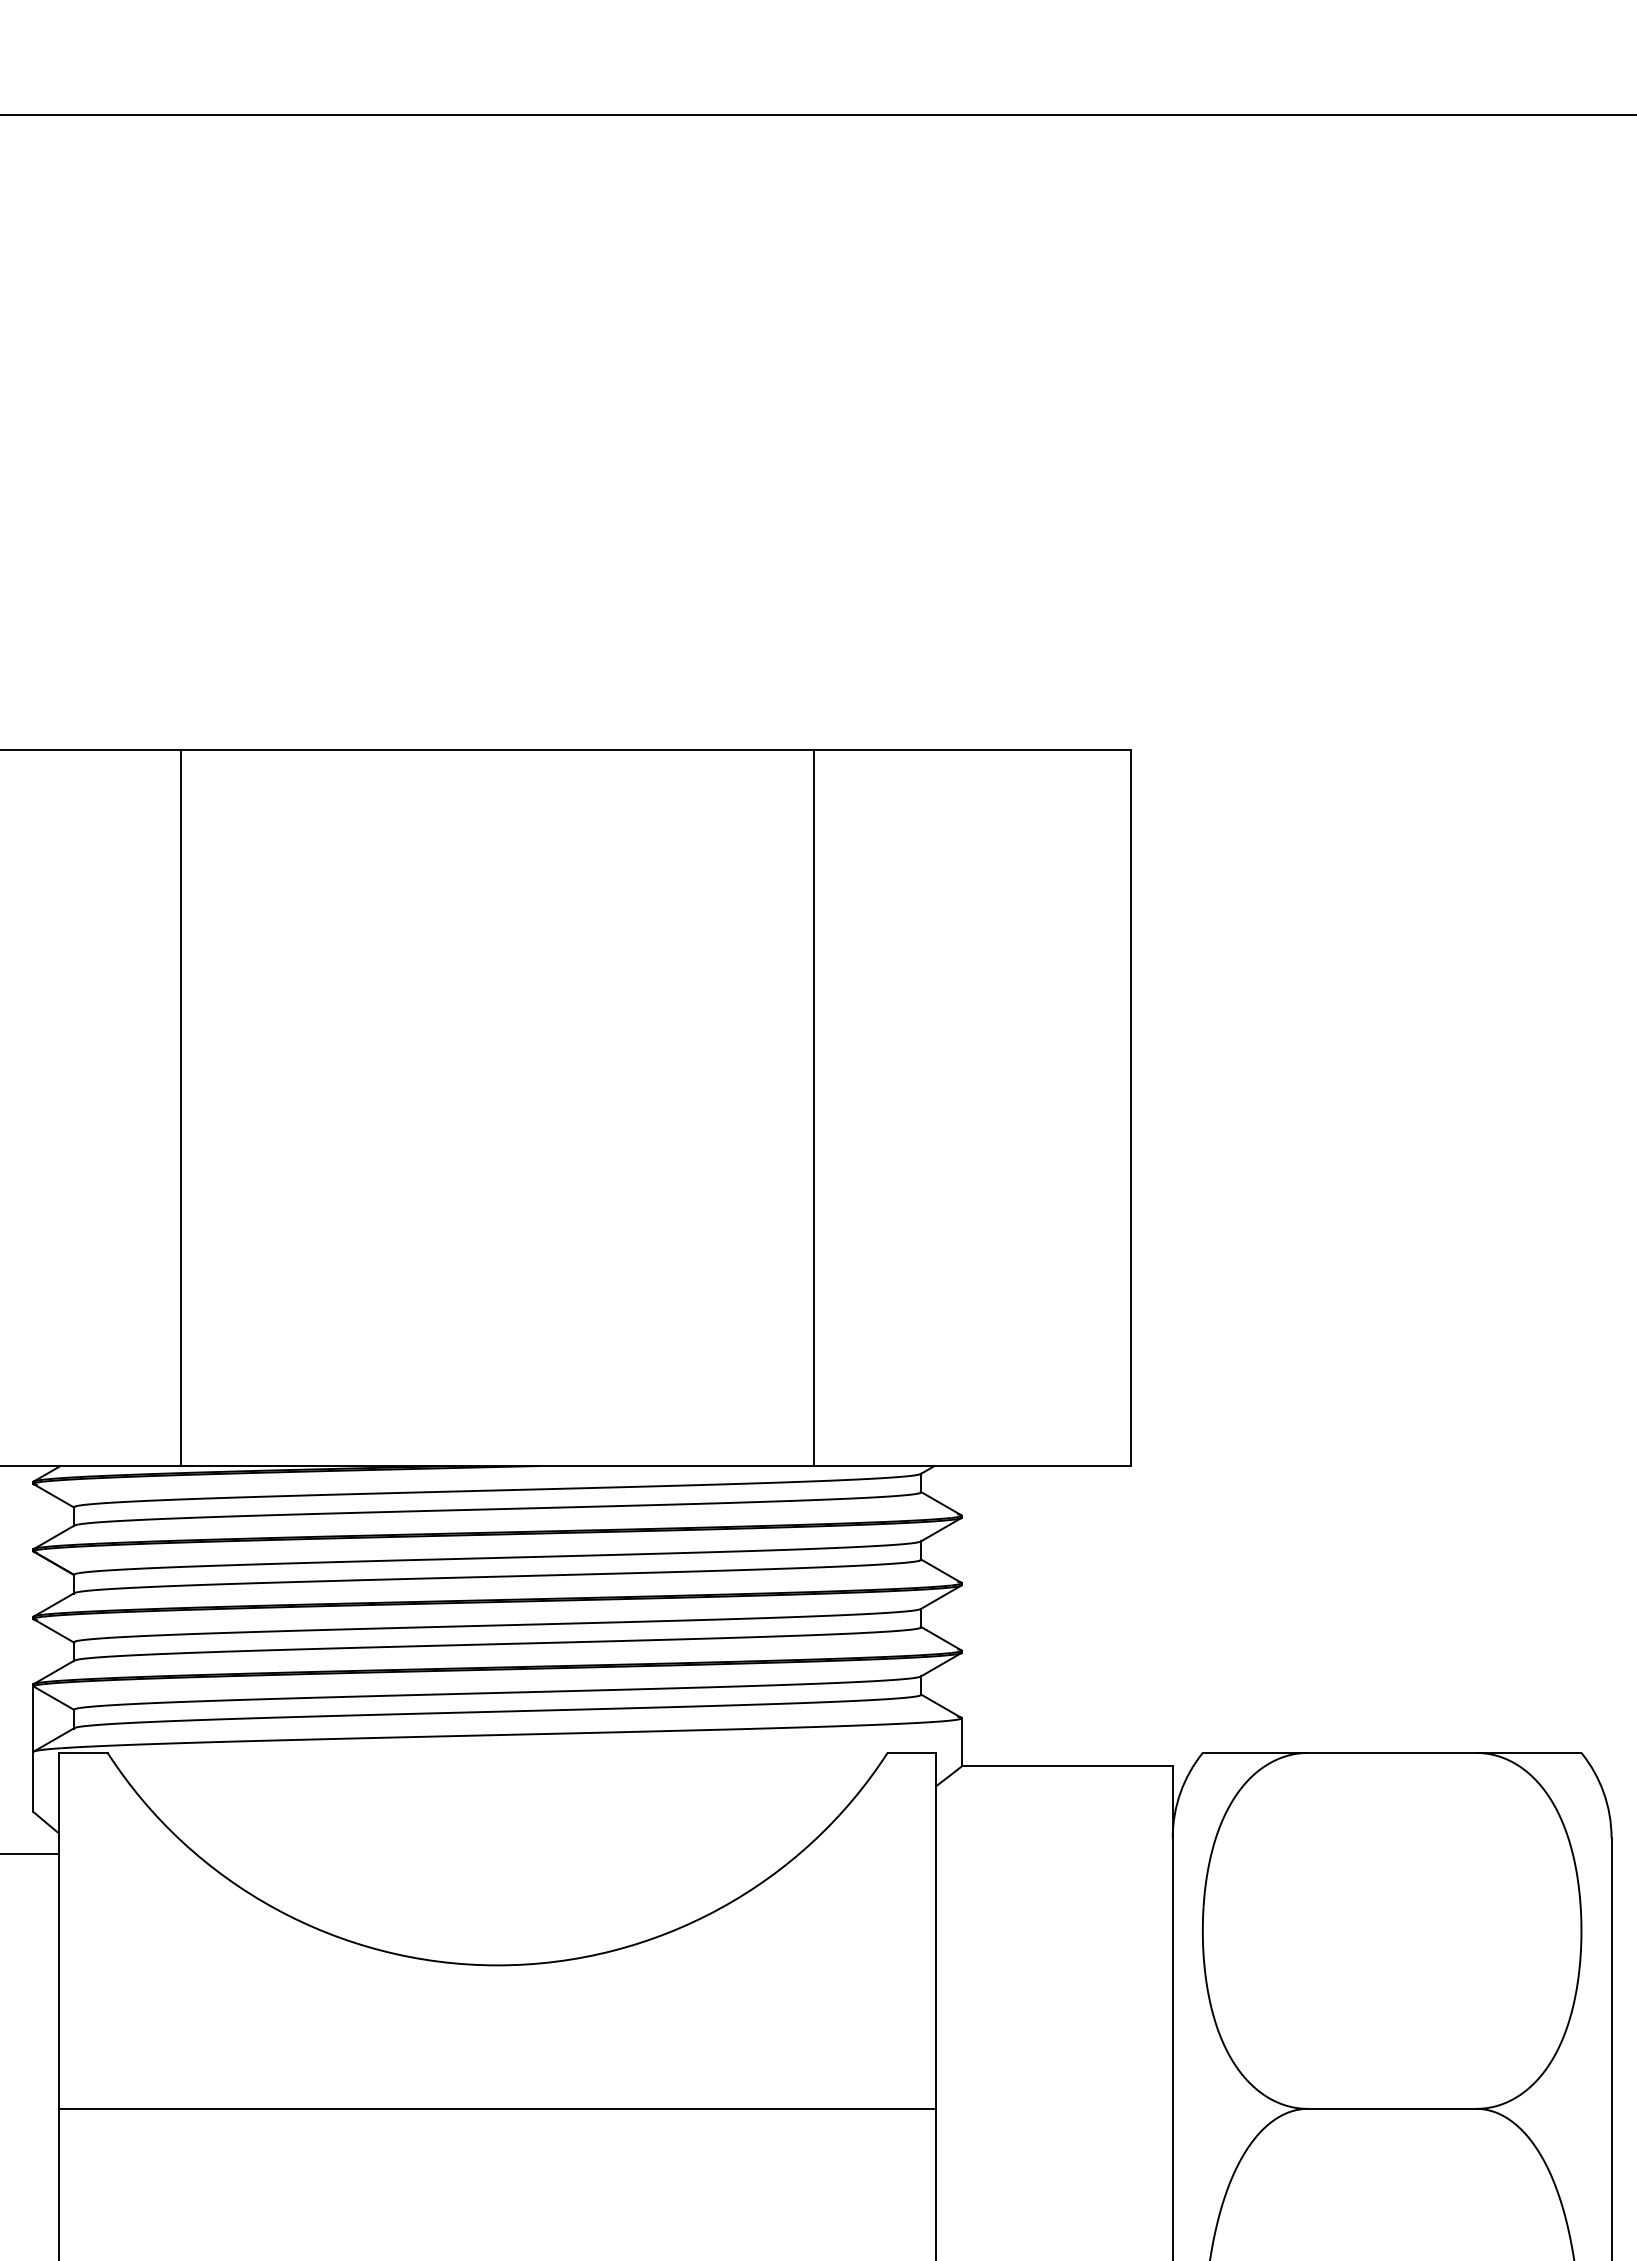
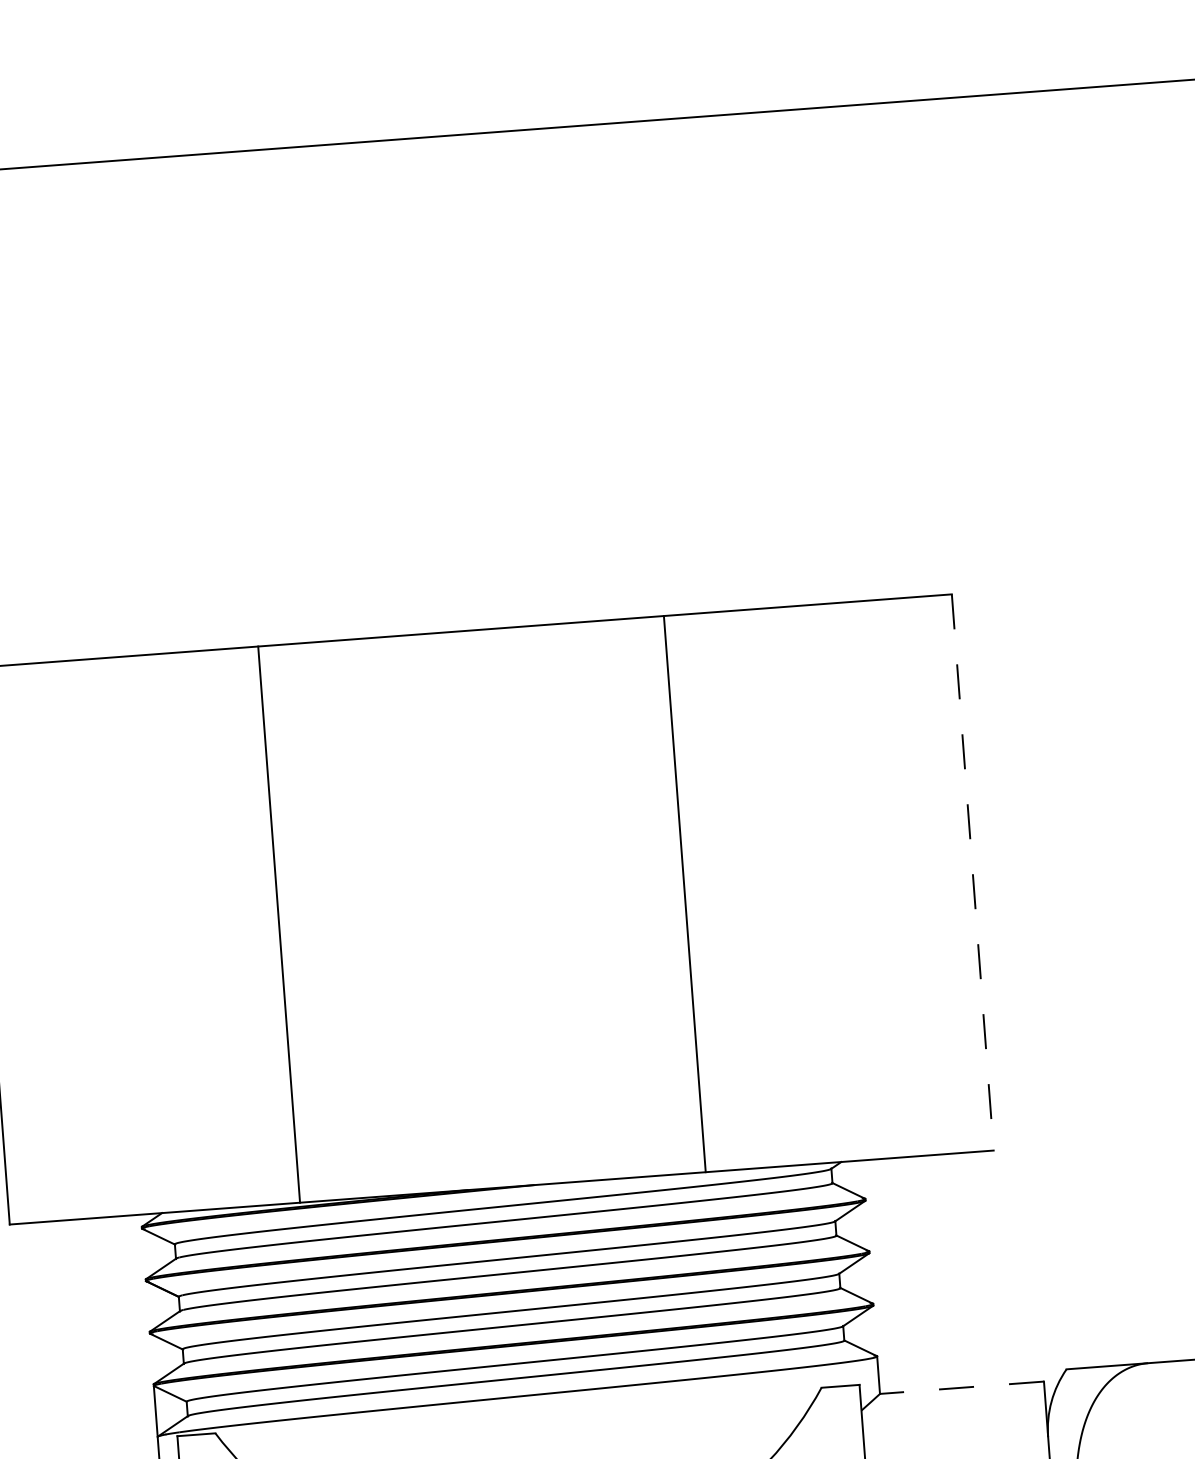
line: (181, 1108) -> (279, 924), moved
line: (814, 1108) -> (685, 894), moved
line: (1130, 1108) -> (972, 872), solid -> dashed
line: (1066, 1766) -> (961, 1387), solid -> dashed

